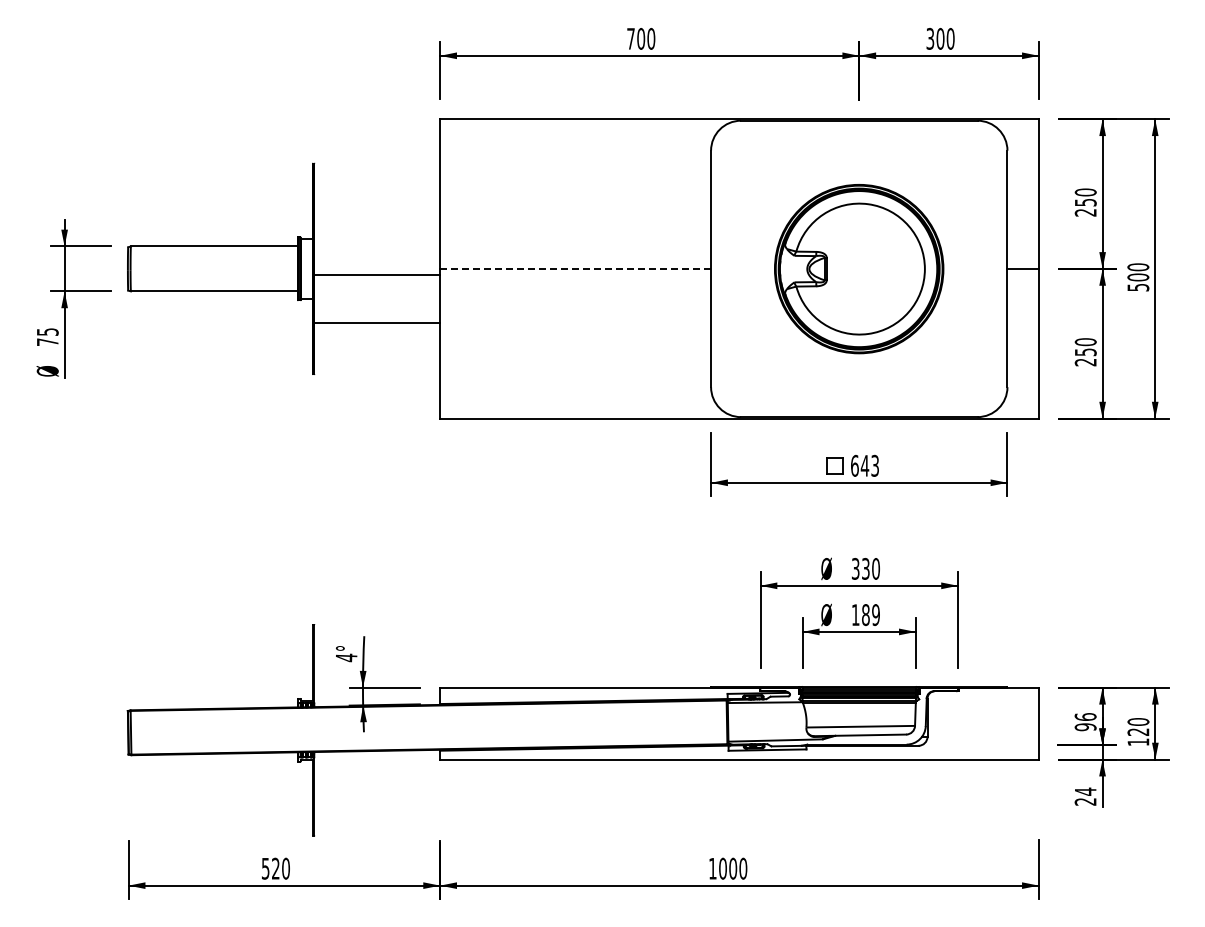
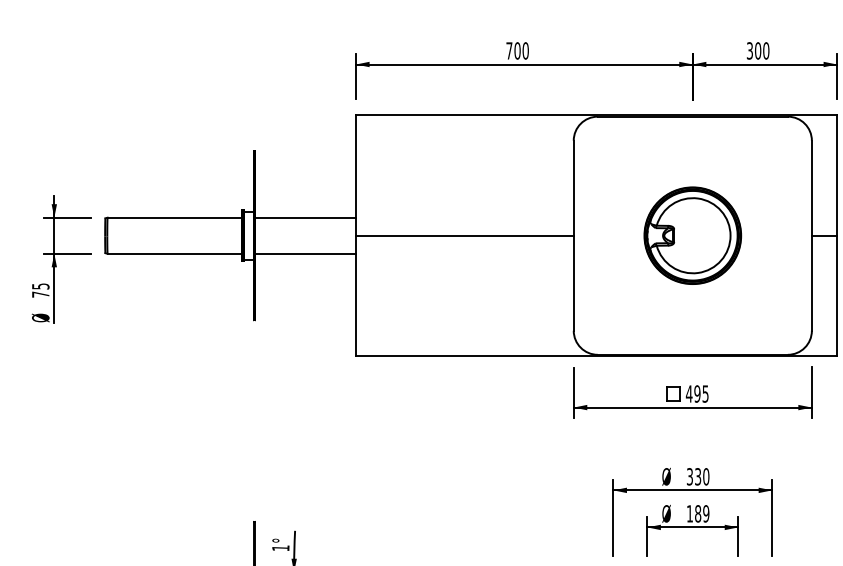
line: (575, 268) -> (464, 235), dashed -> solid
part: (859, 268) -> (693, 235), size x0.71
line: (377, 275) -> (305, 217), moved
line: (377, 323) -> (305, 253), moved
text: (864, 465) -> (697, 393), 643 -> 495
text: (346, 657) -> (280, 547), 4° -> 1°

